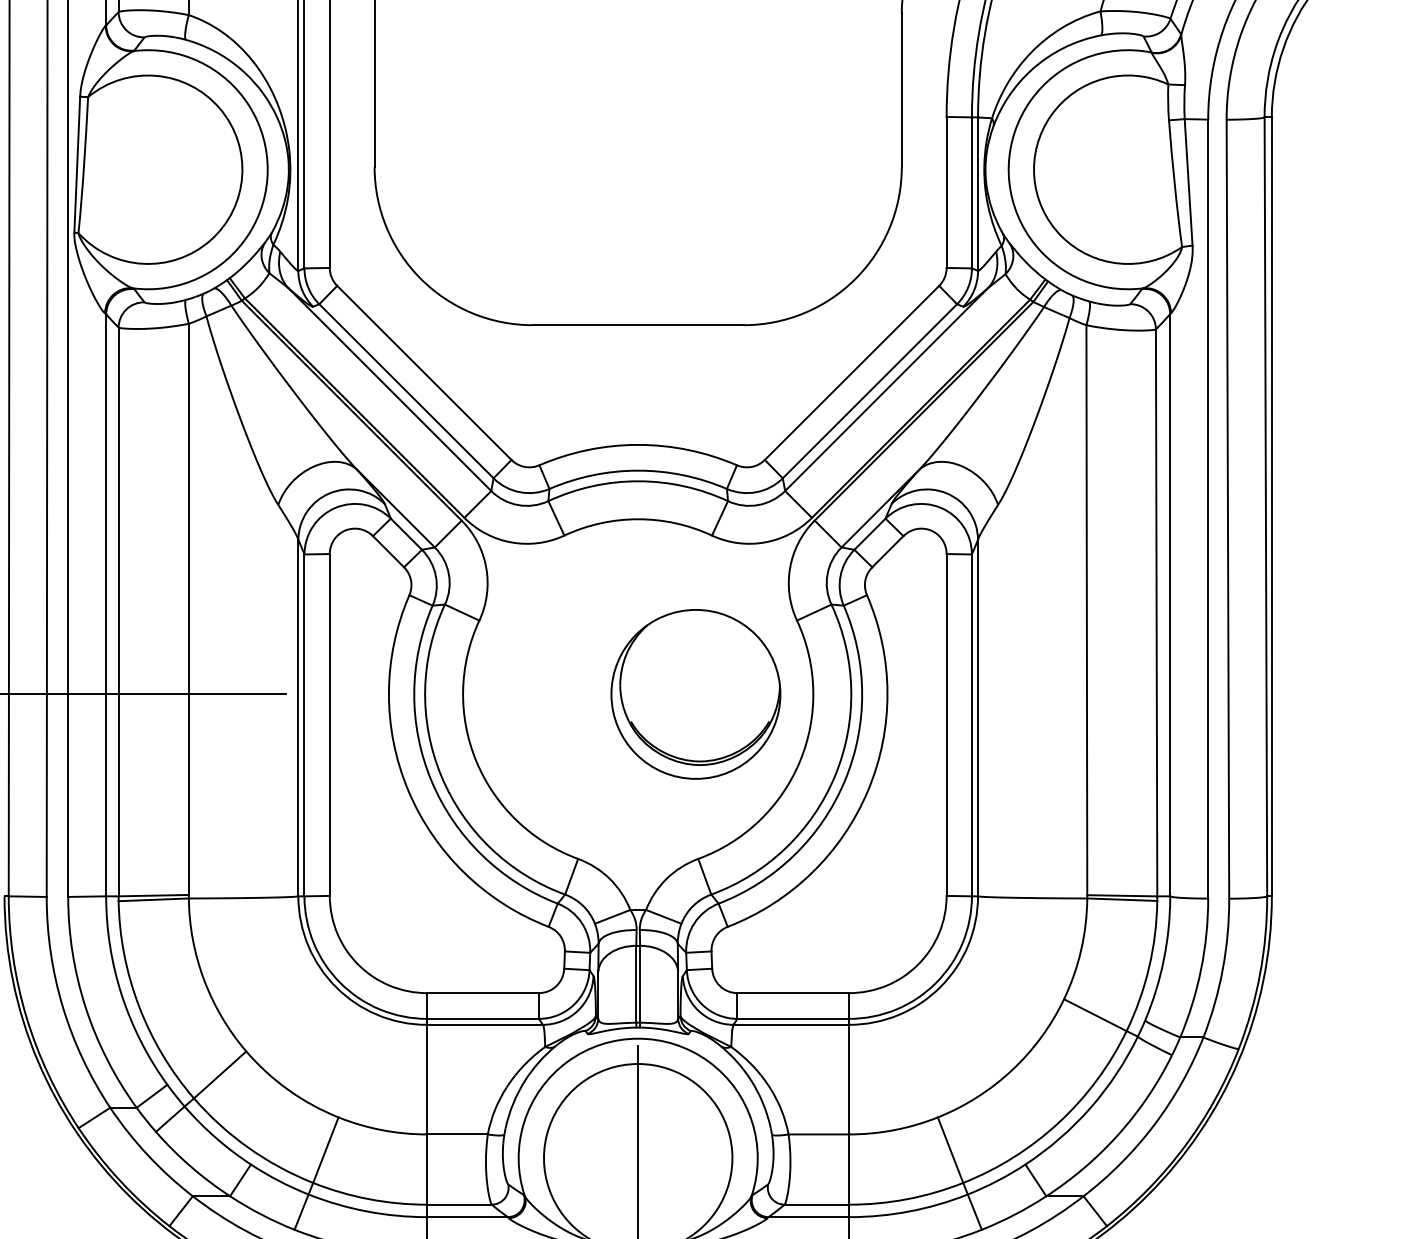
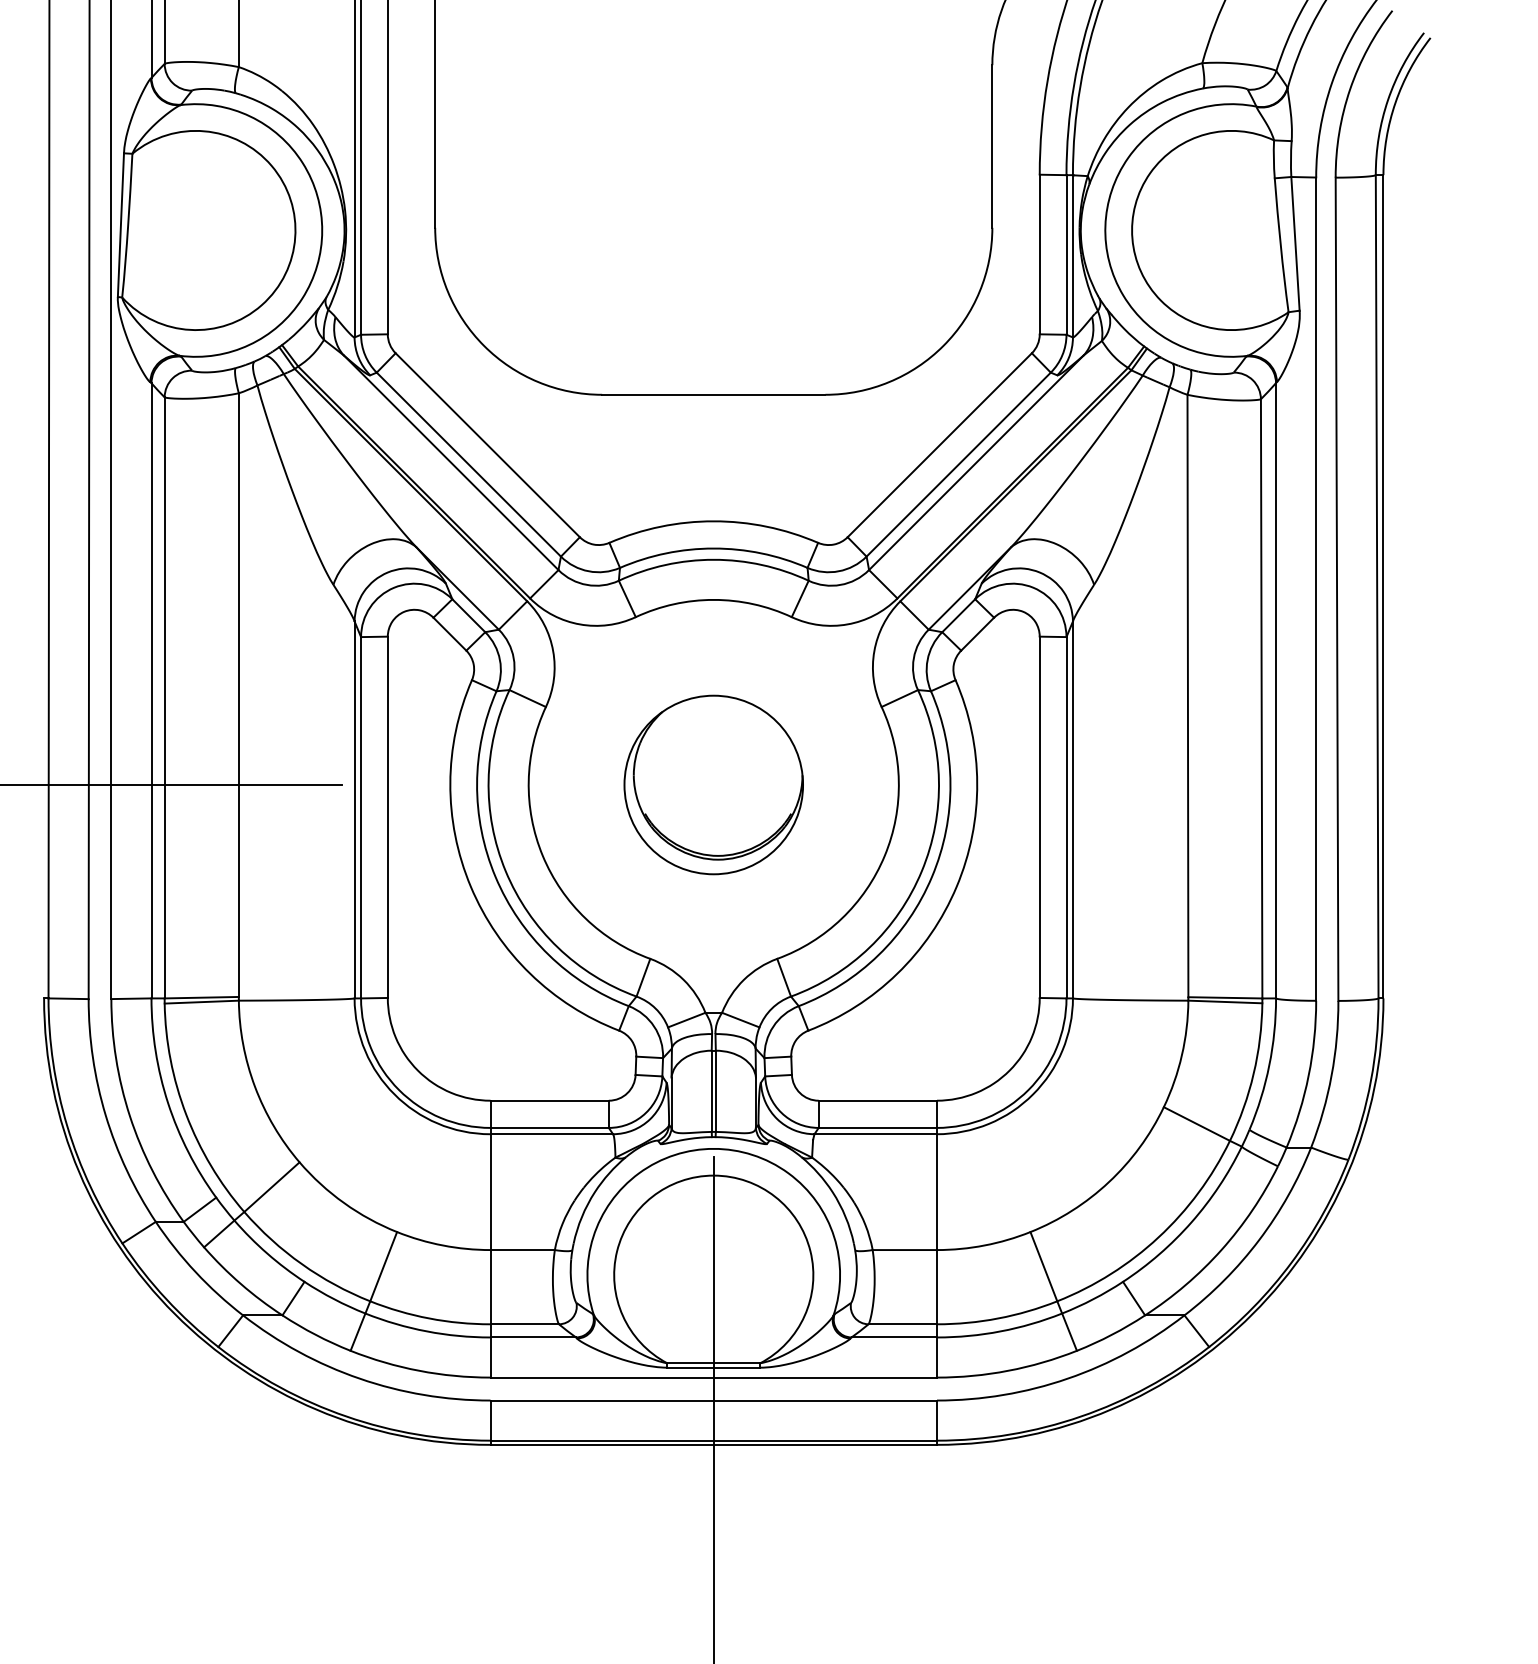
part: (695, 693) -> (713, 784), moved

